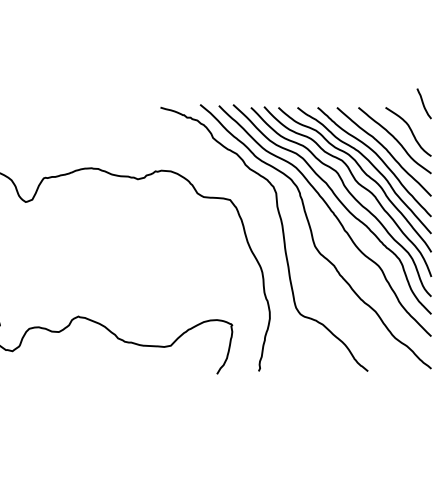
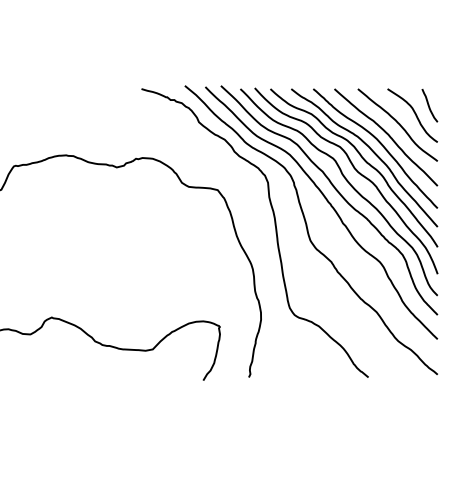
curve: (423, 103) -> (429, 105), moved

